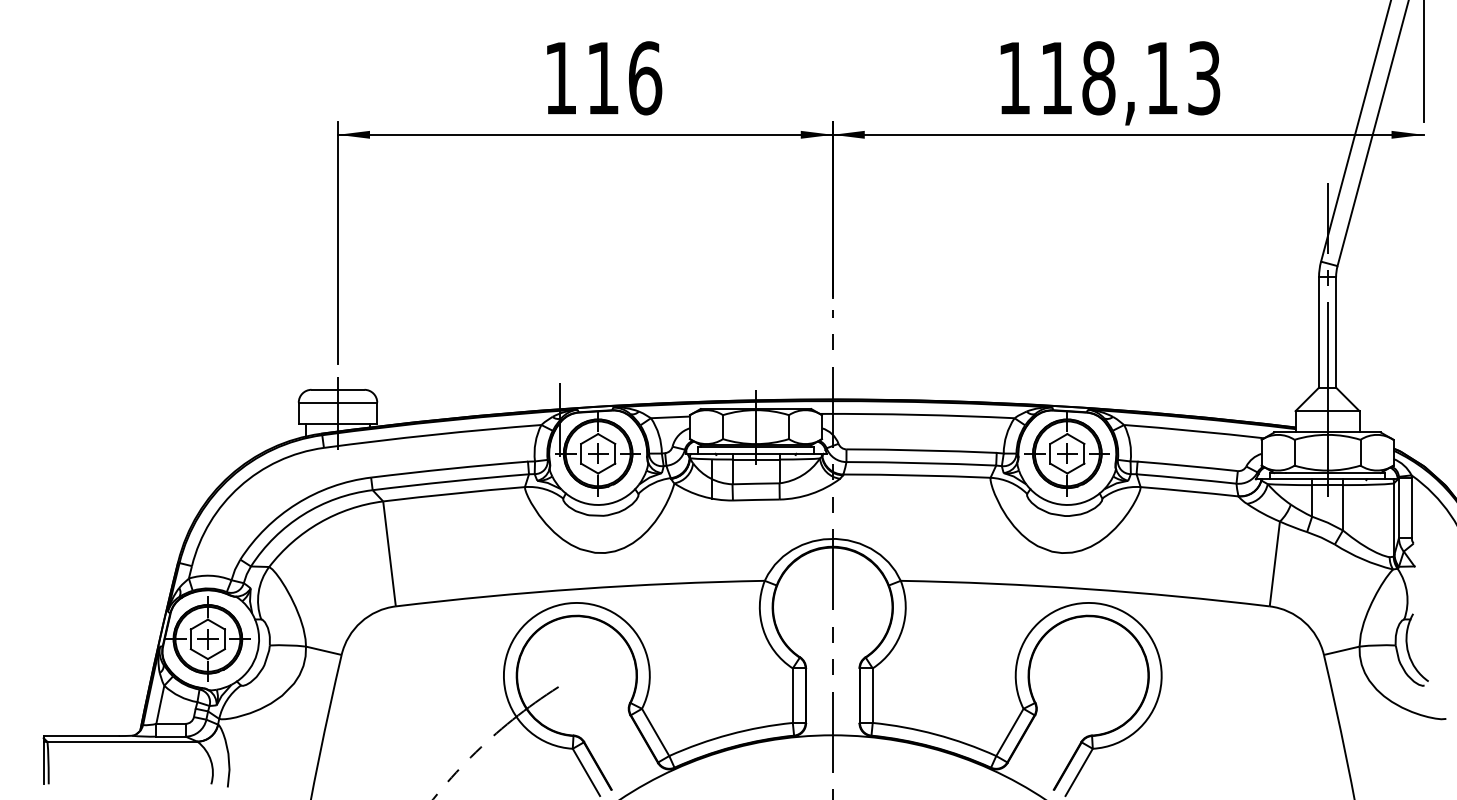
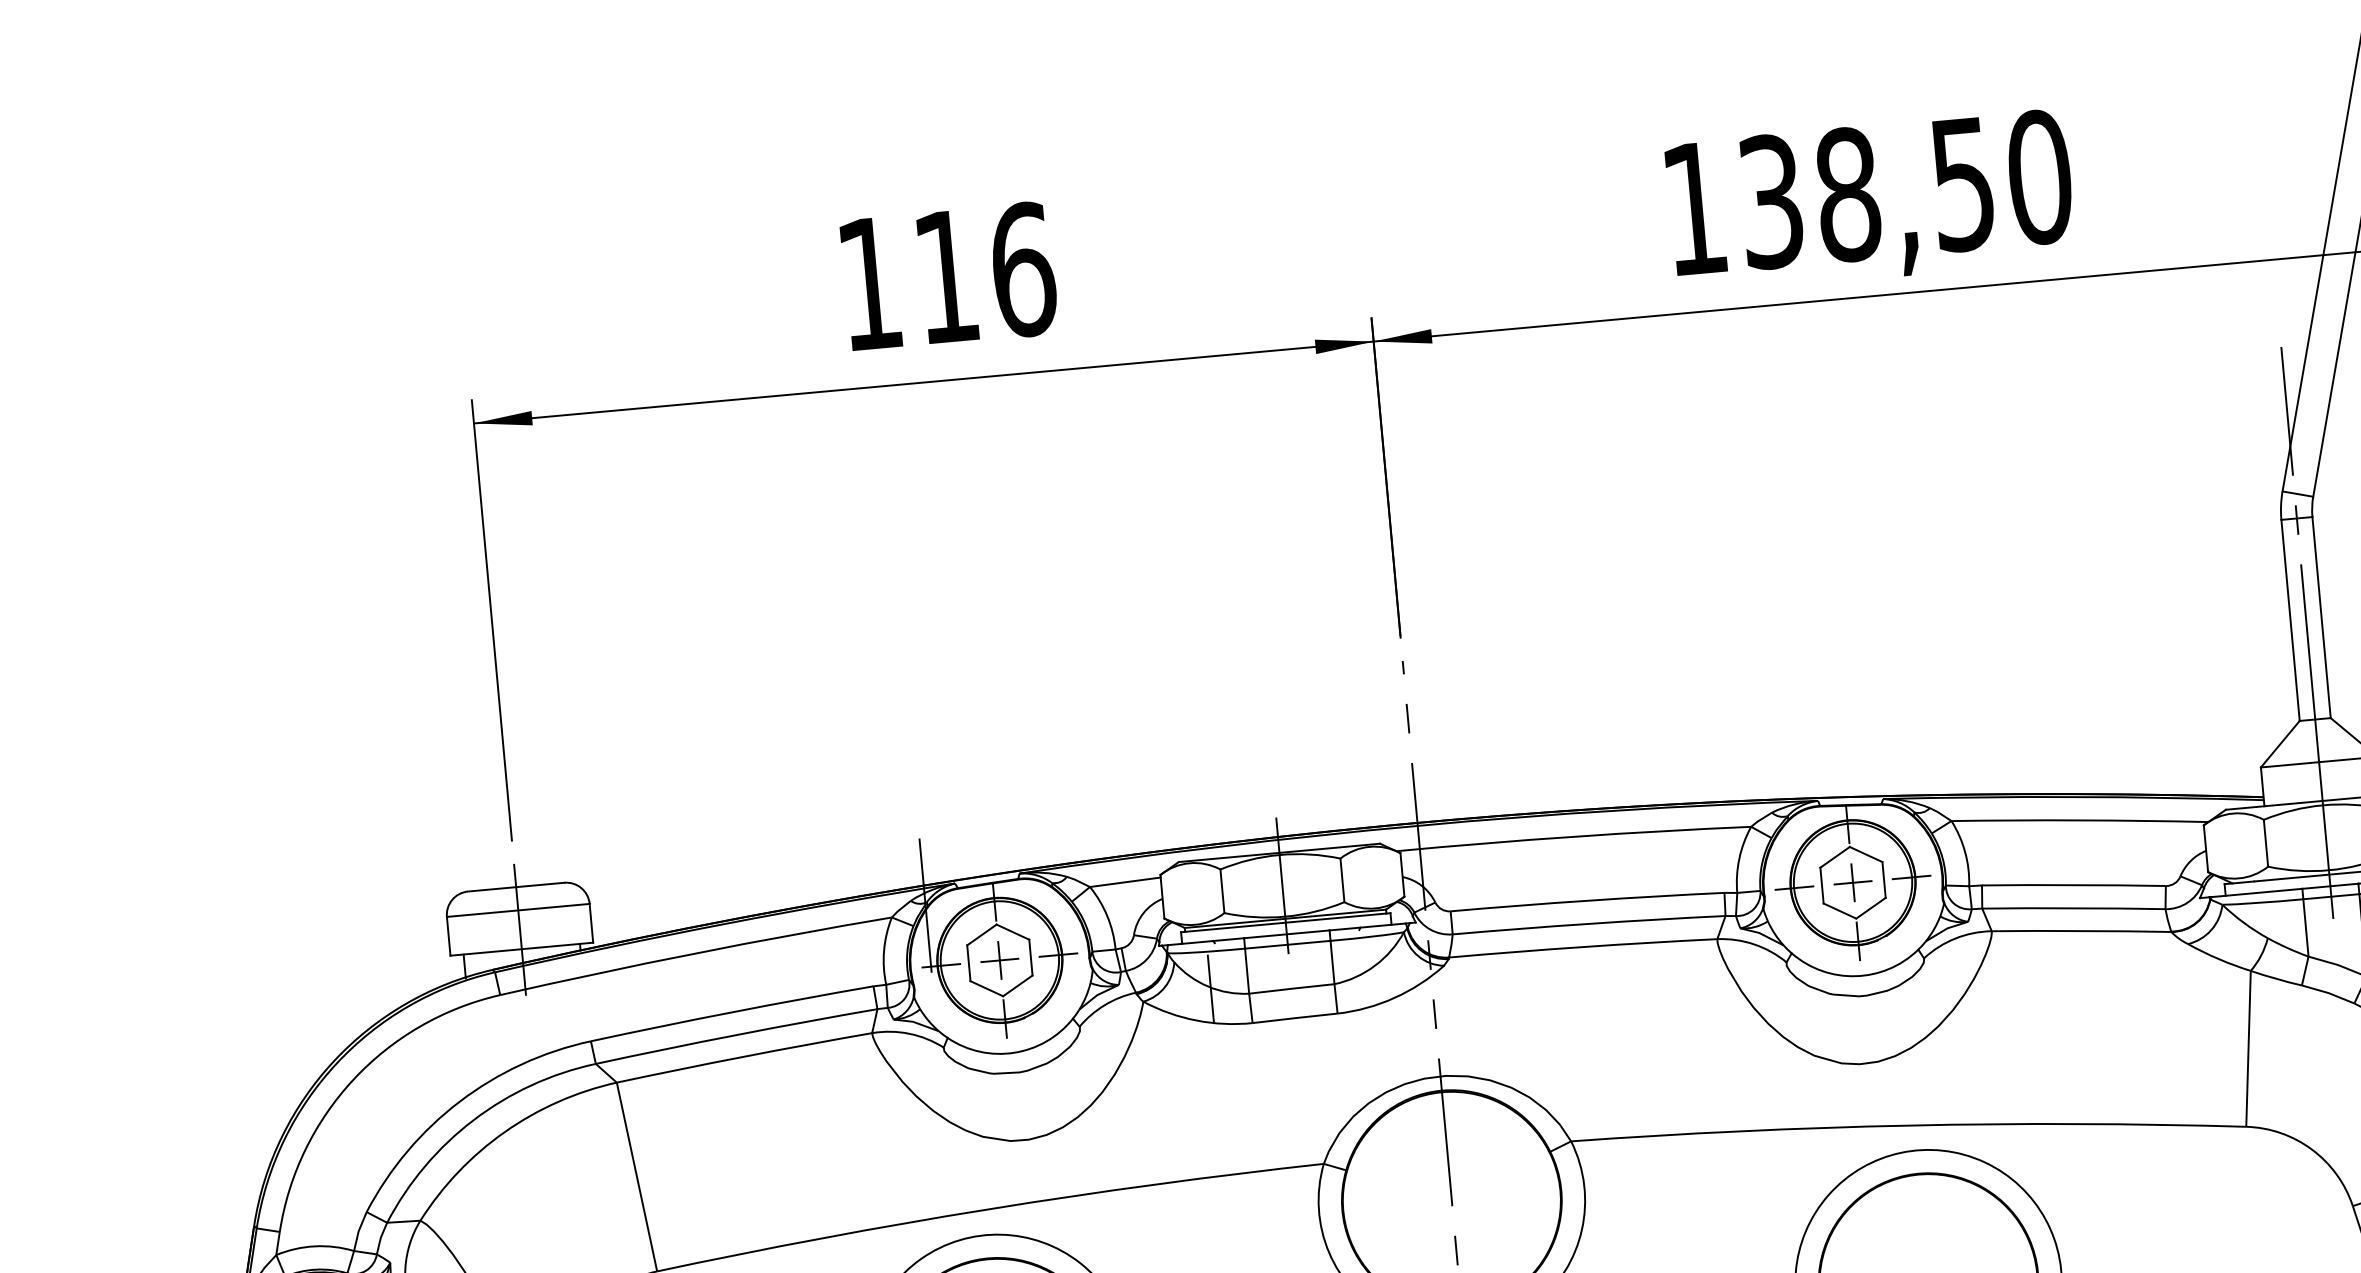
text: (1130, 78) -> (1905, 189), 118,13 -> 138,50

